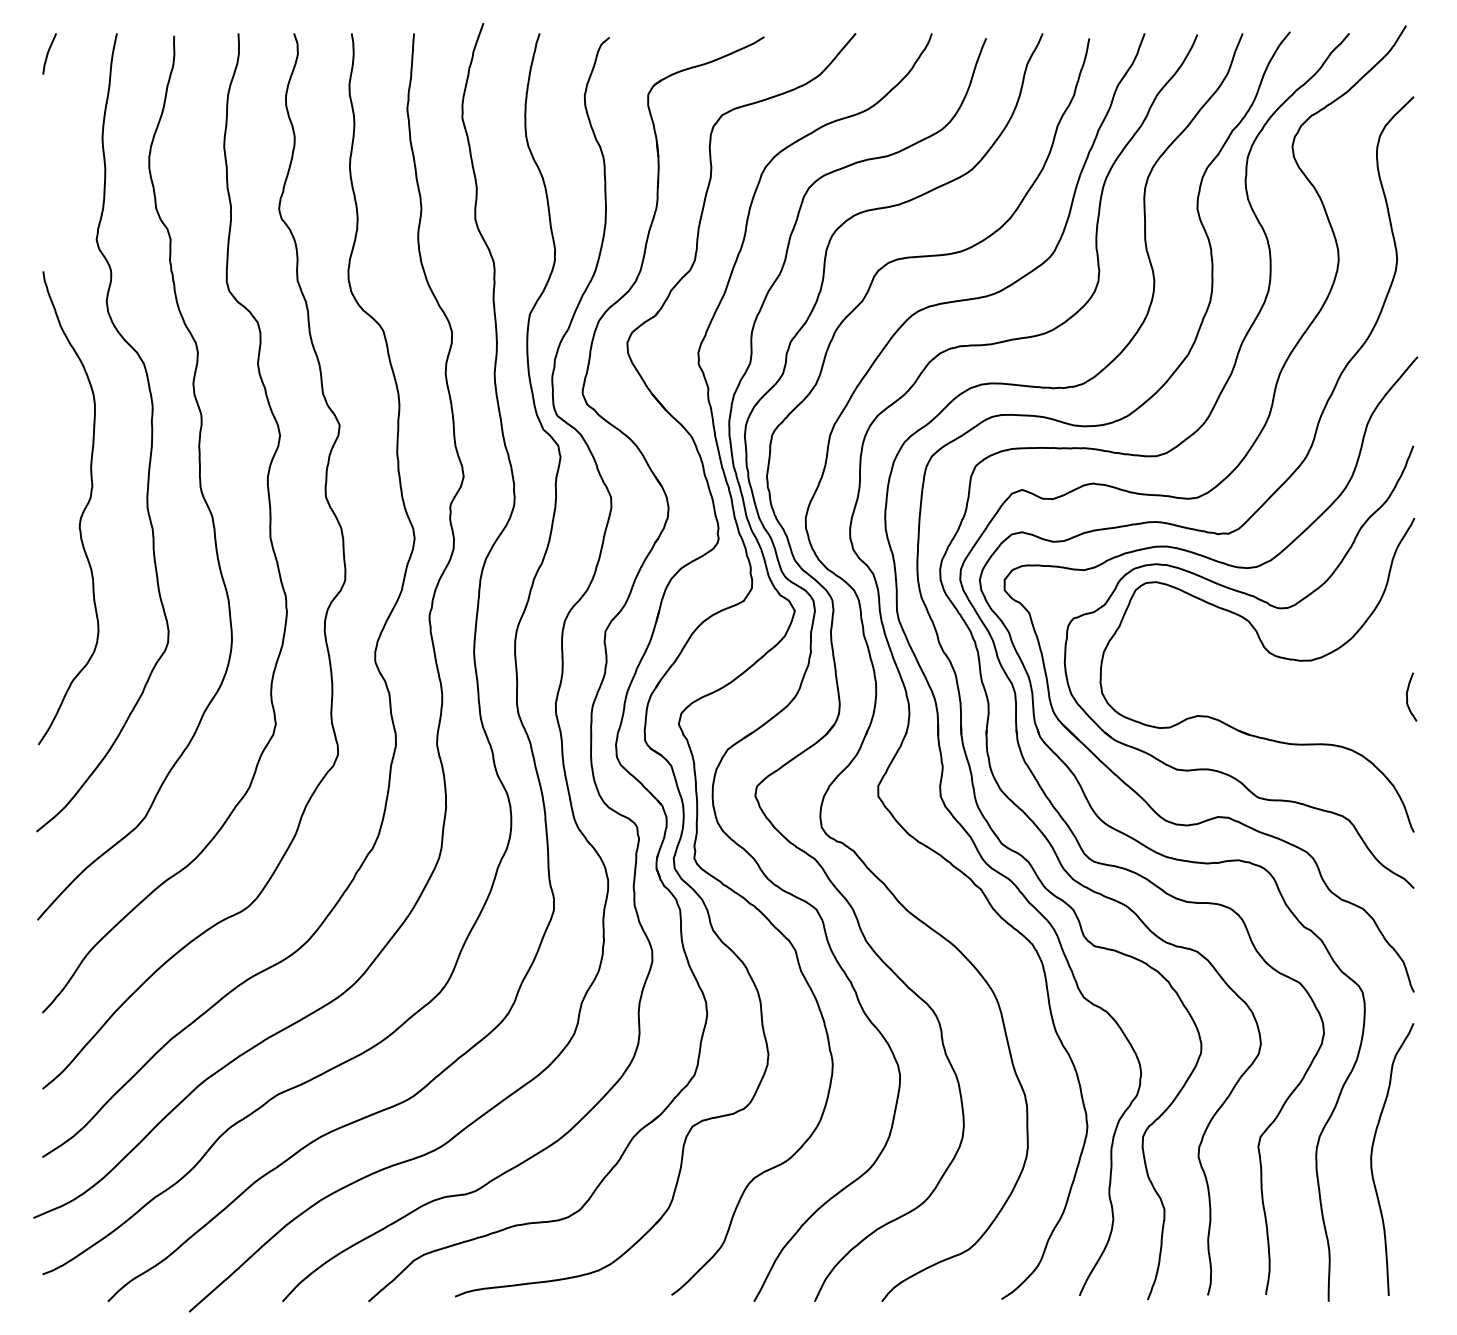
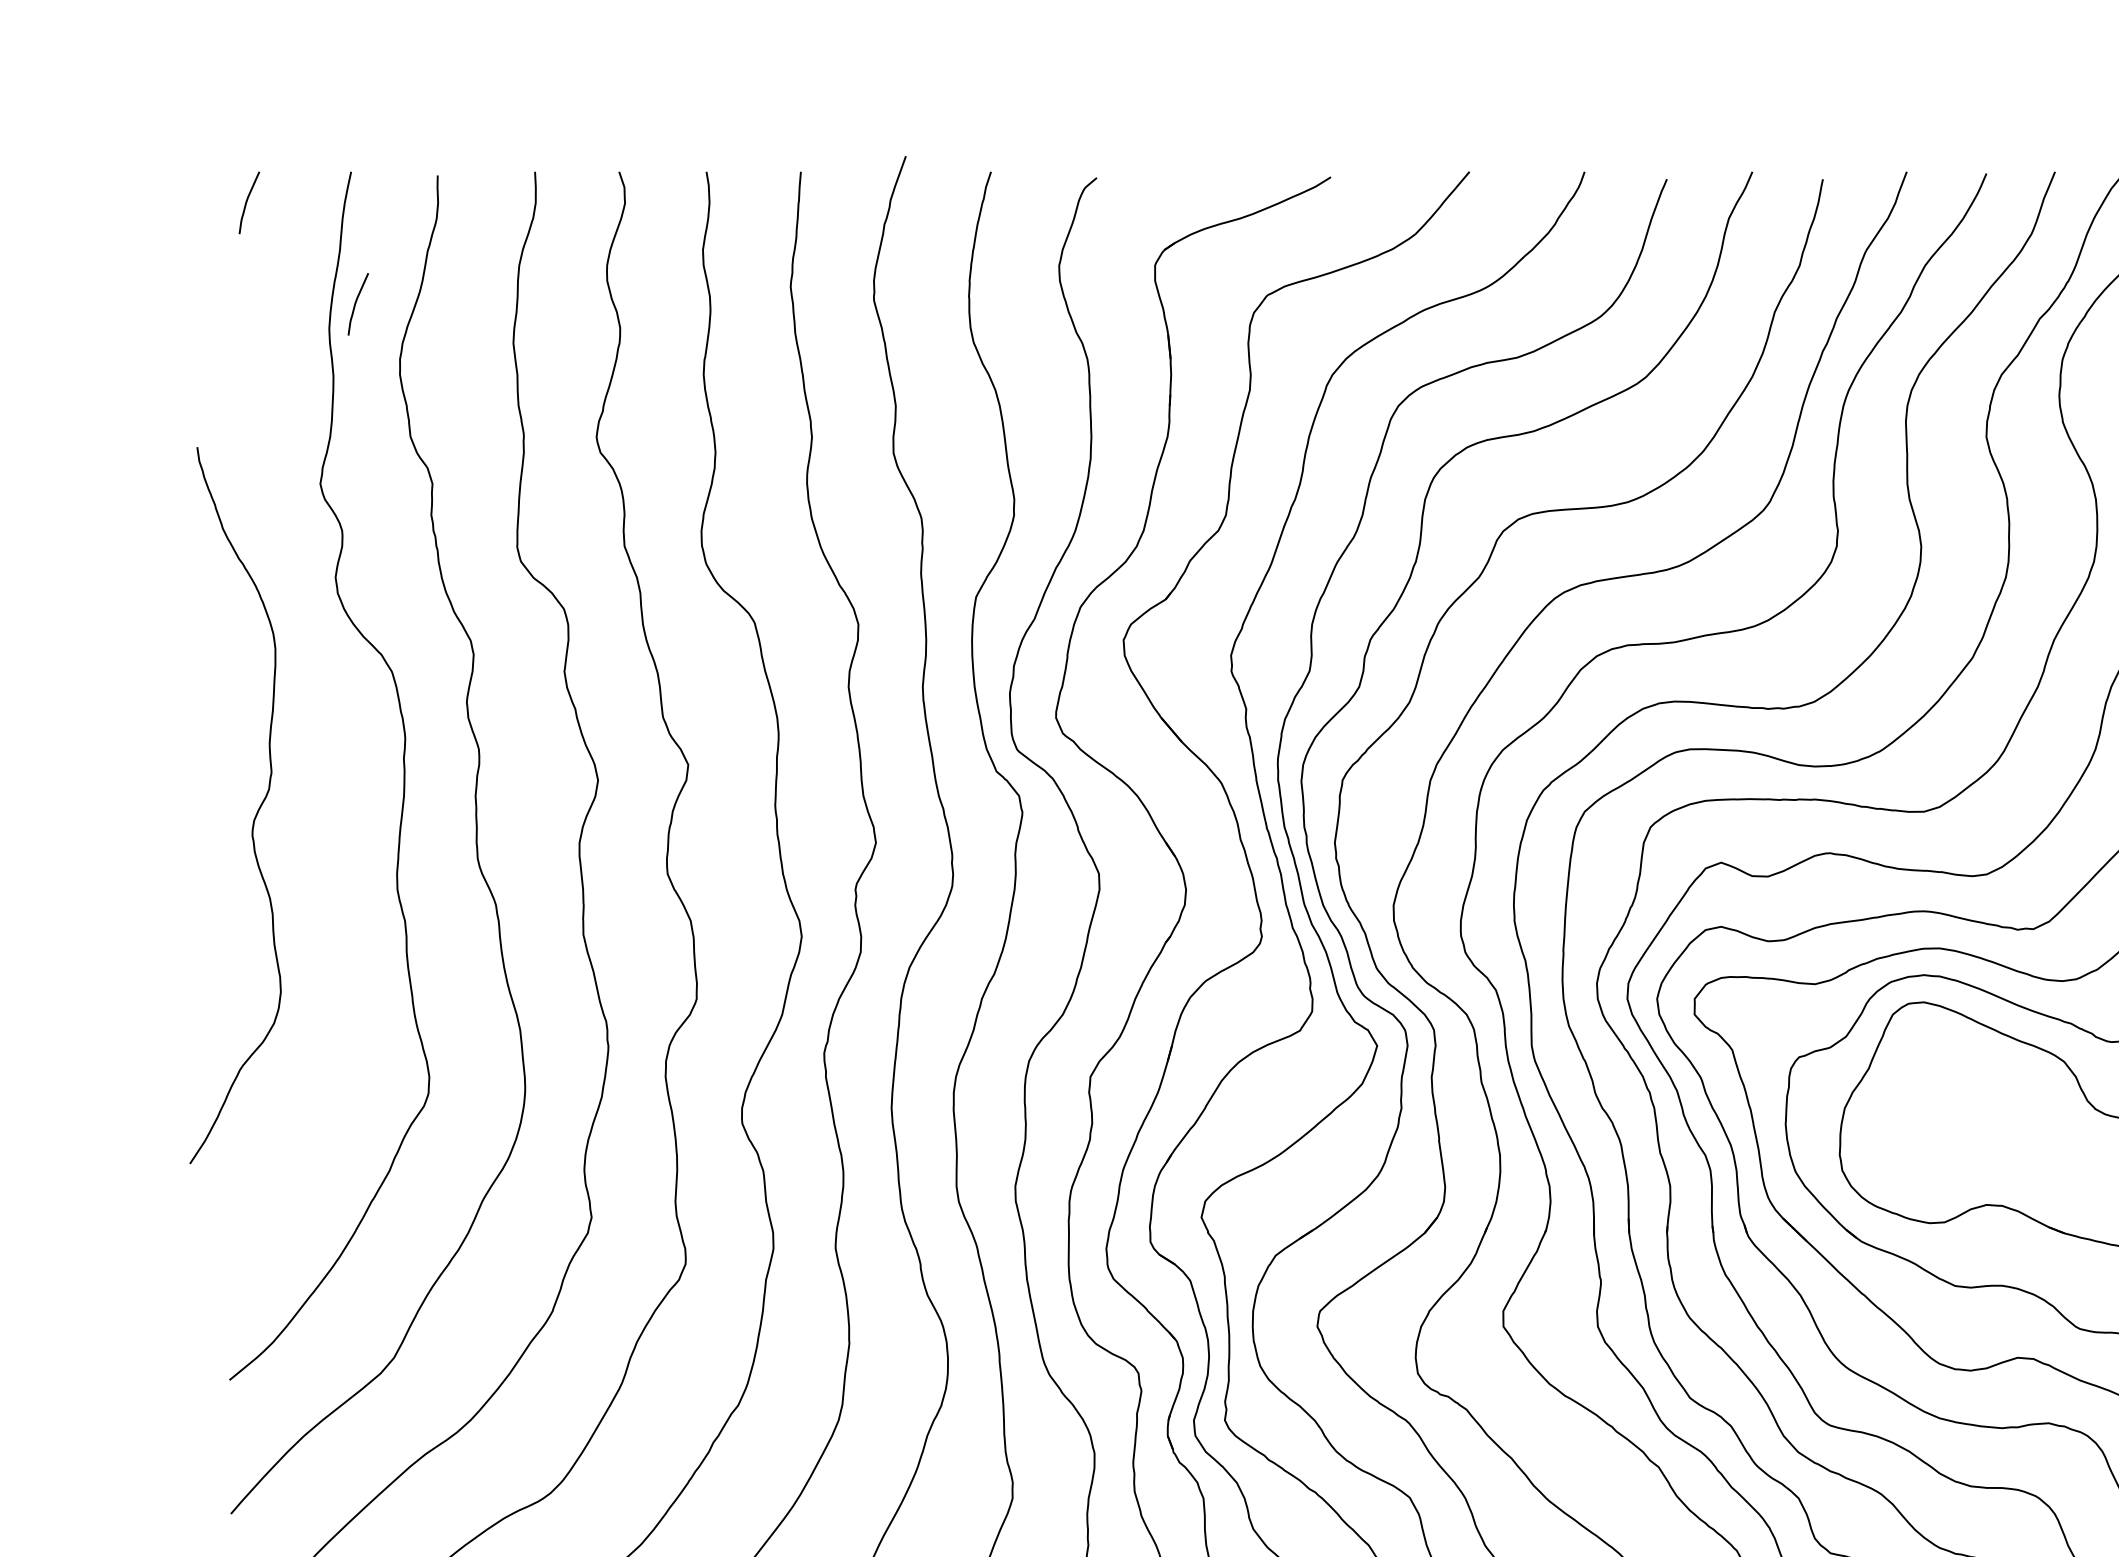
curve: (120, 120) -> (356, 303), added
curve: (81, 513) -> (255, 813), moved

